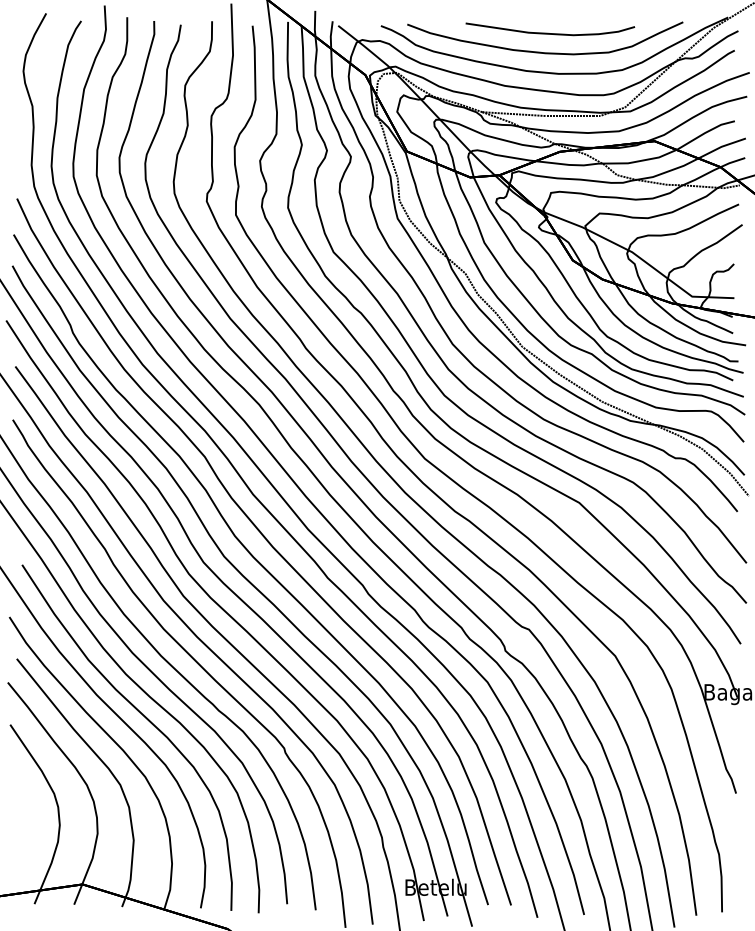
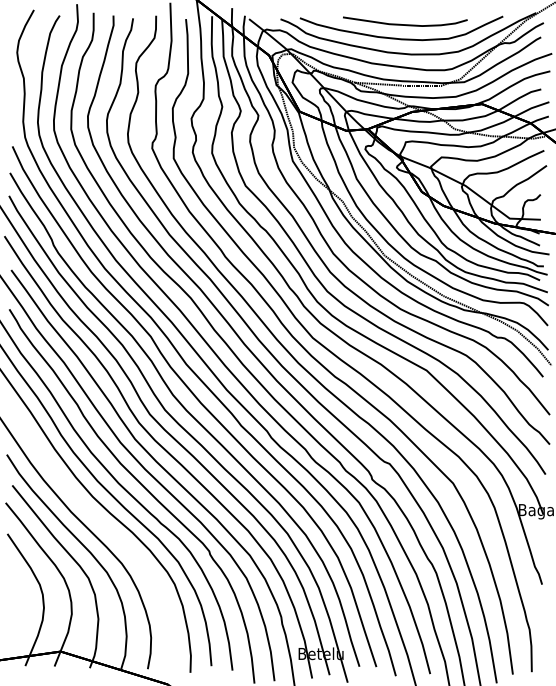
curve: (145, 718) -> (107, 529), removed

